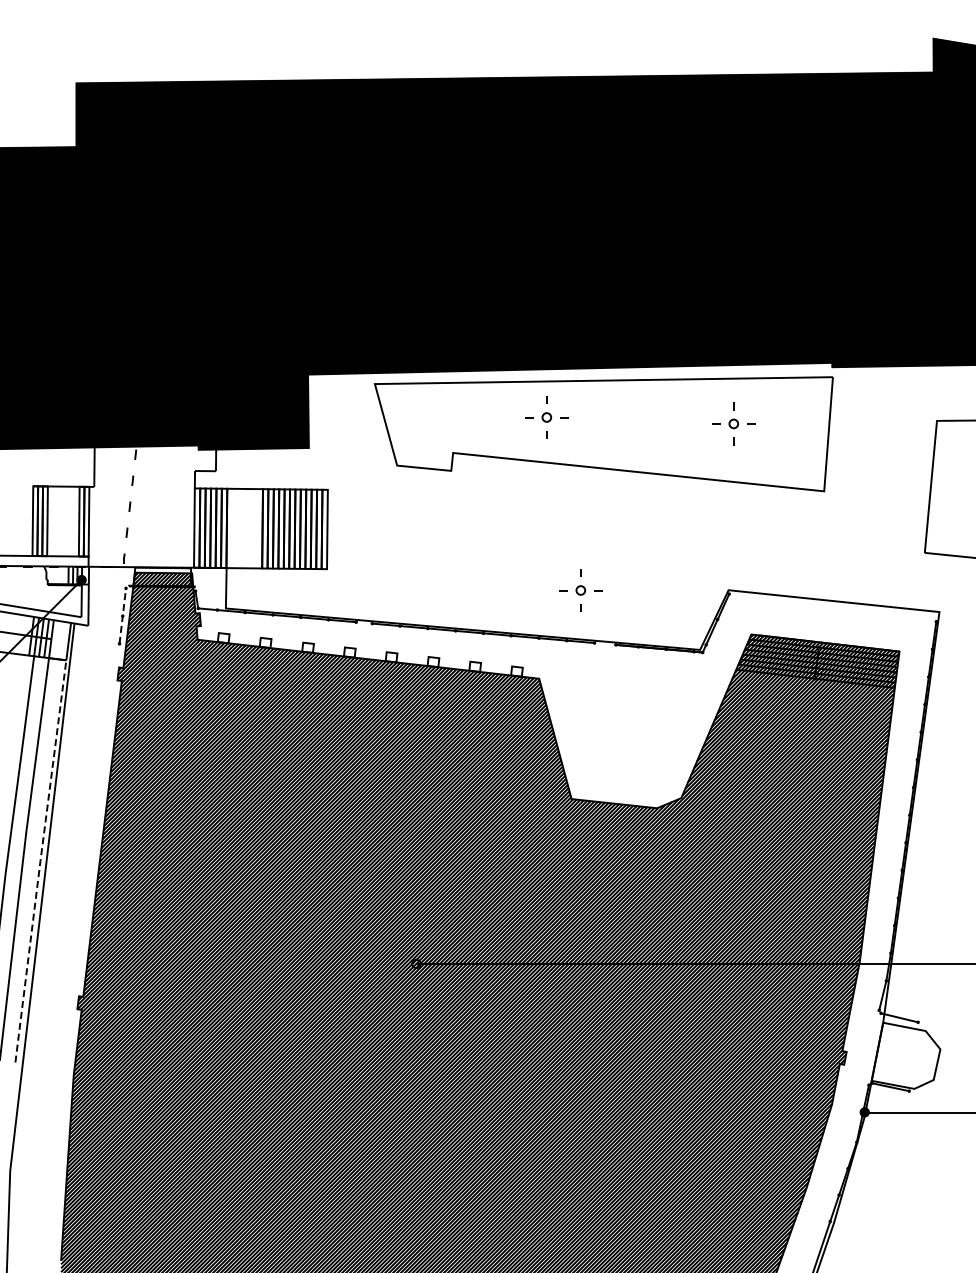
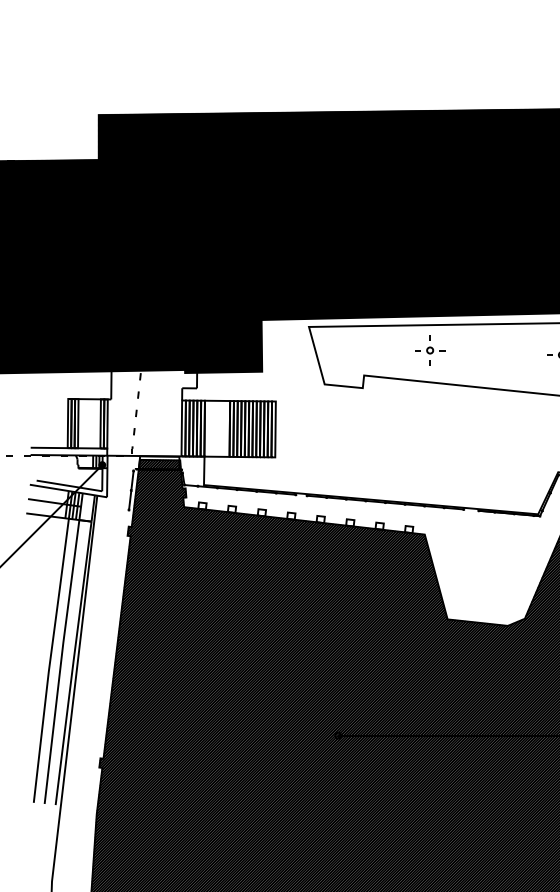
part: (580, 590) -> (453, 472), removed
line: (122, 616) -> (131, 490), dashed -> solid
line: (40, 860) -> (73, 662), dashed -> solid

